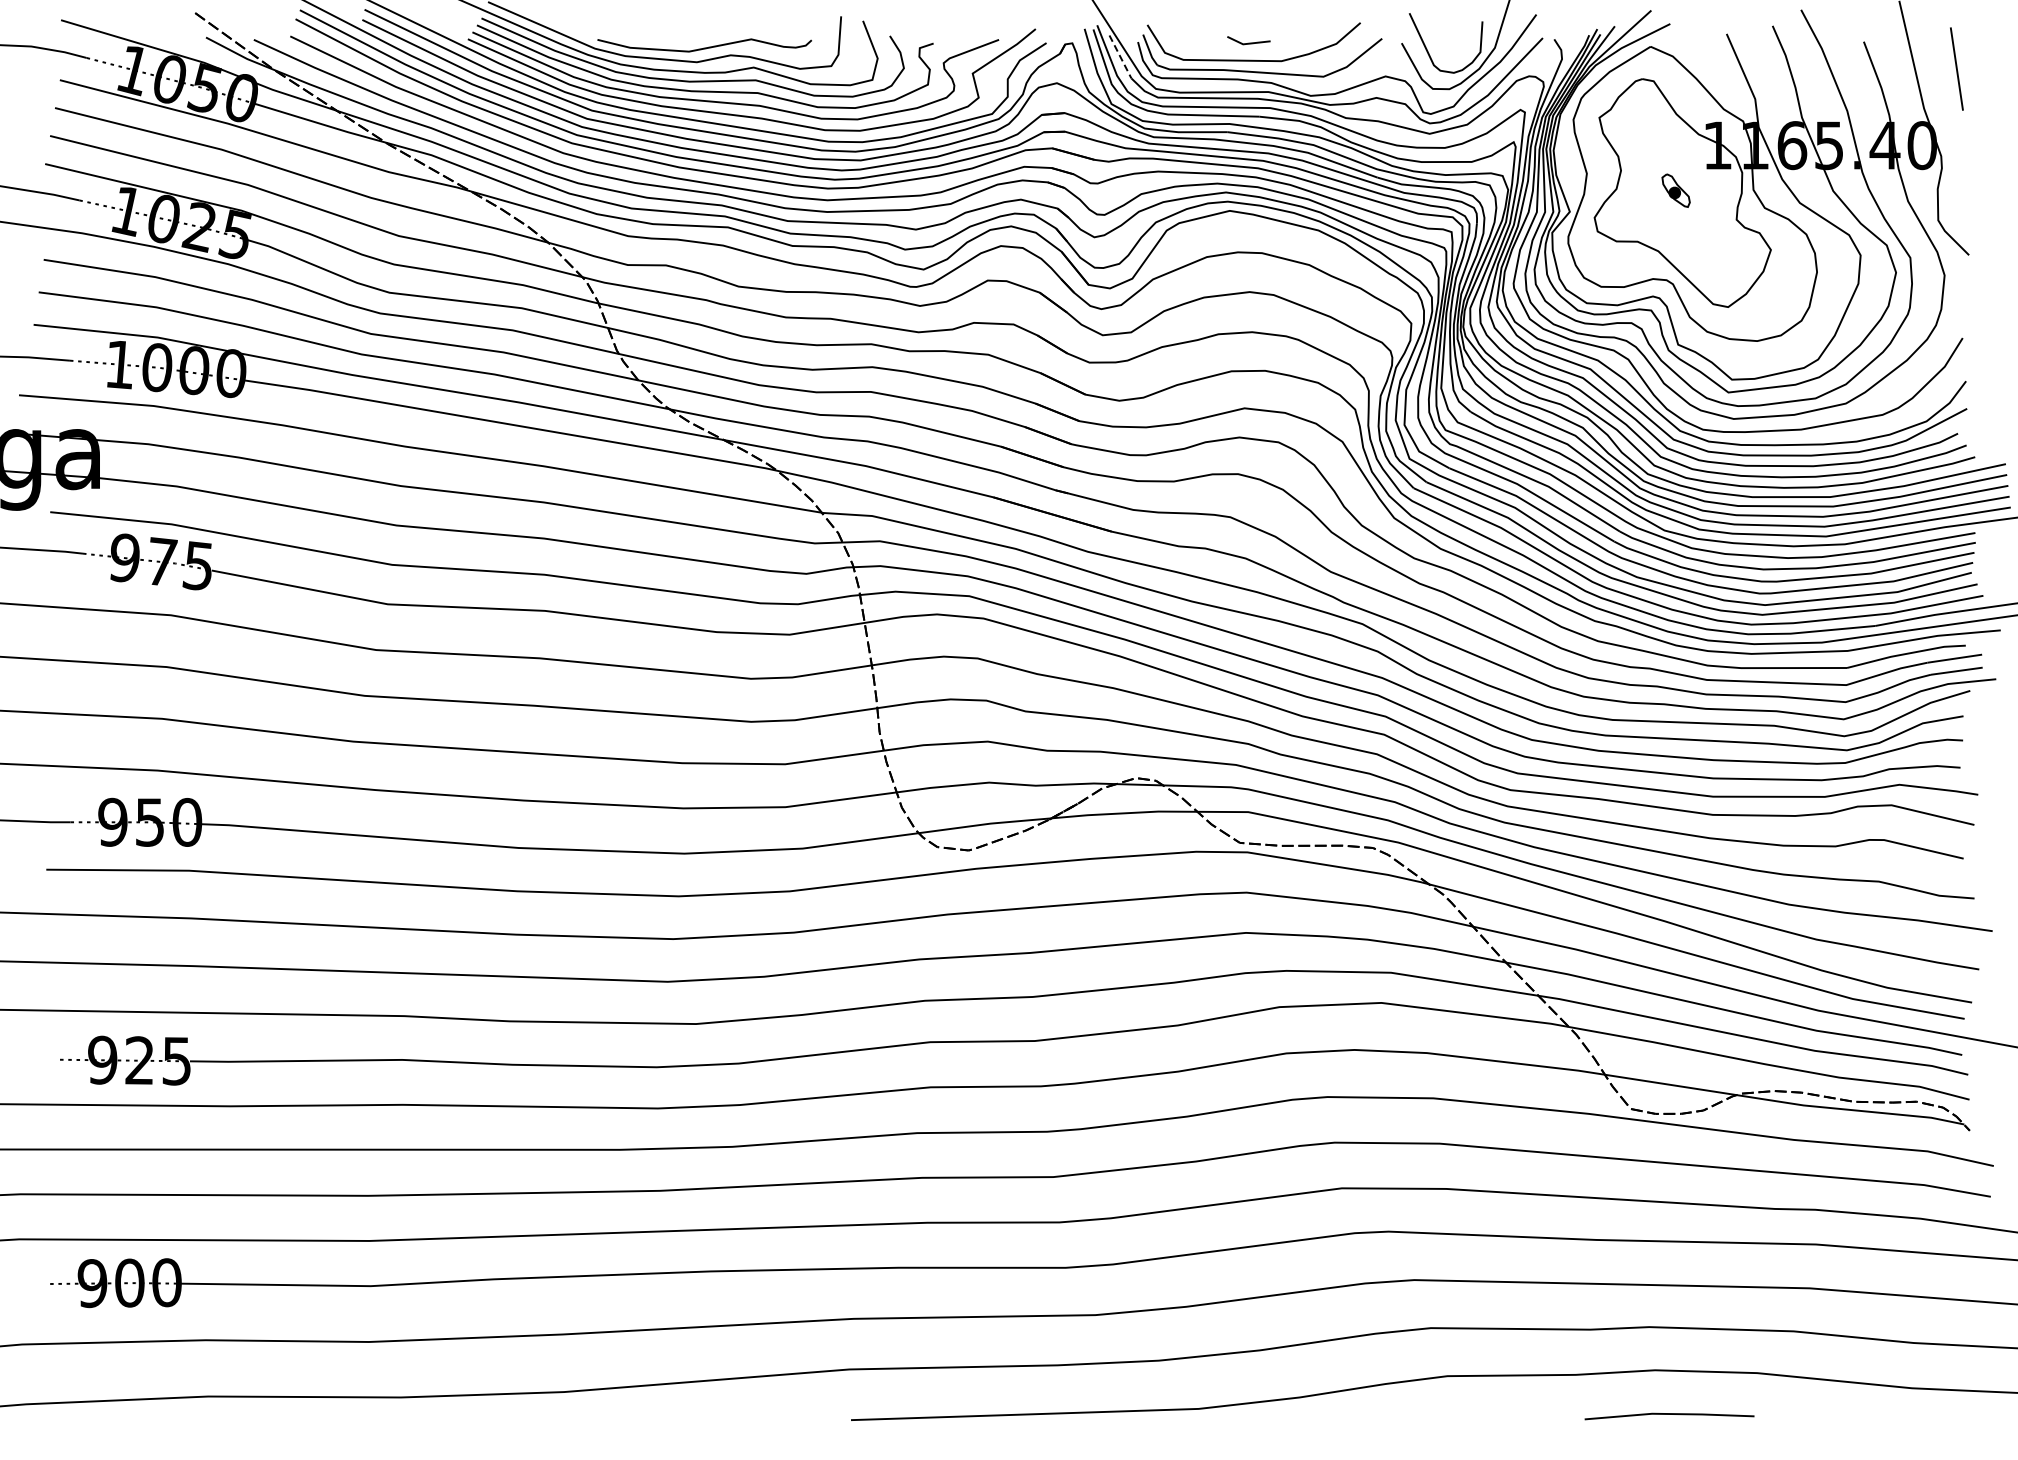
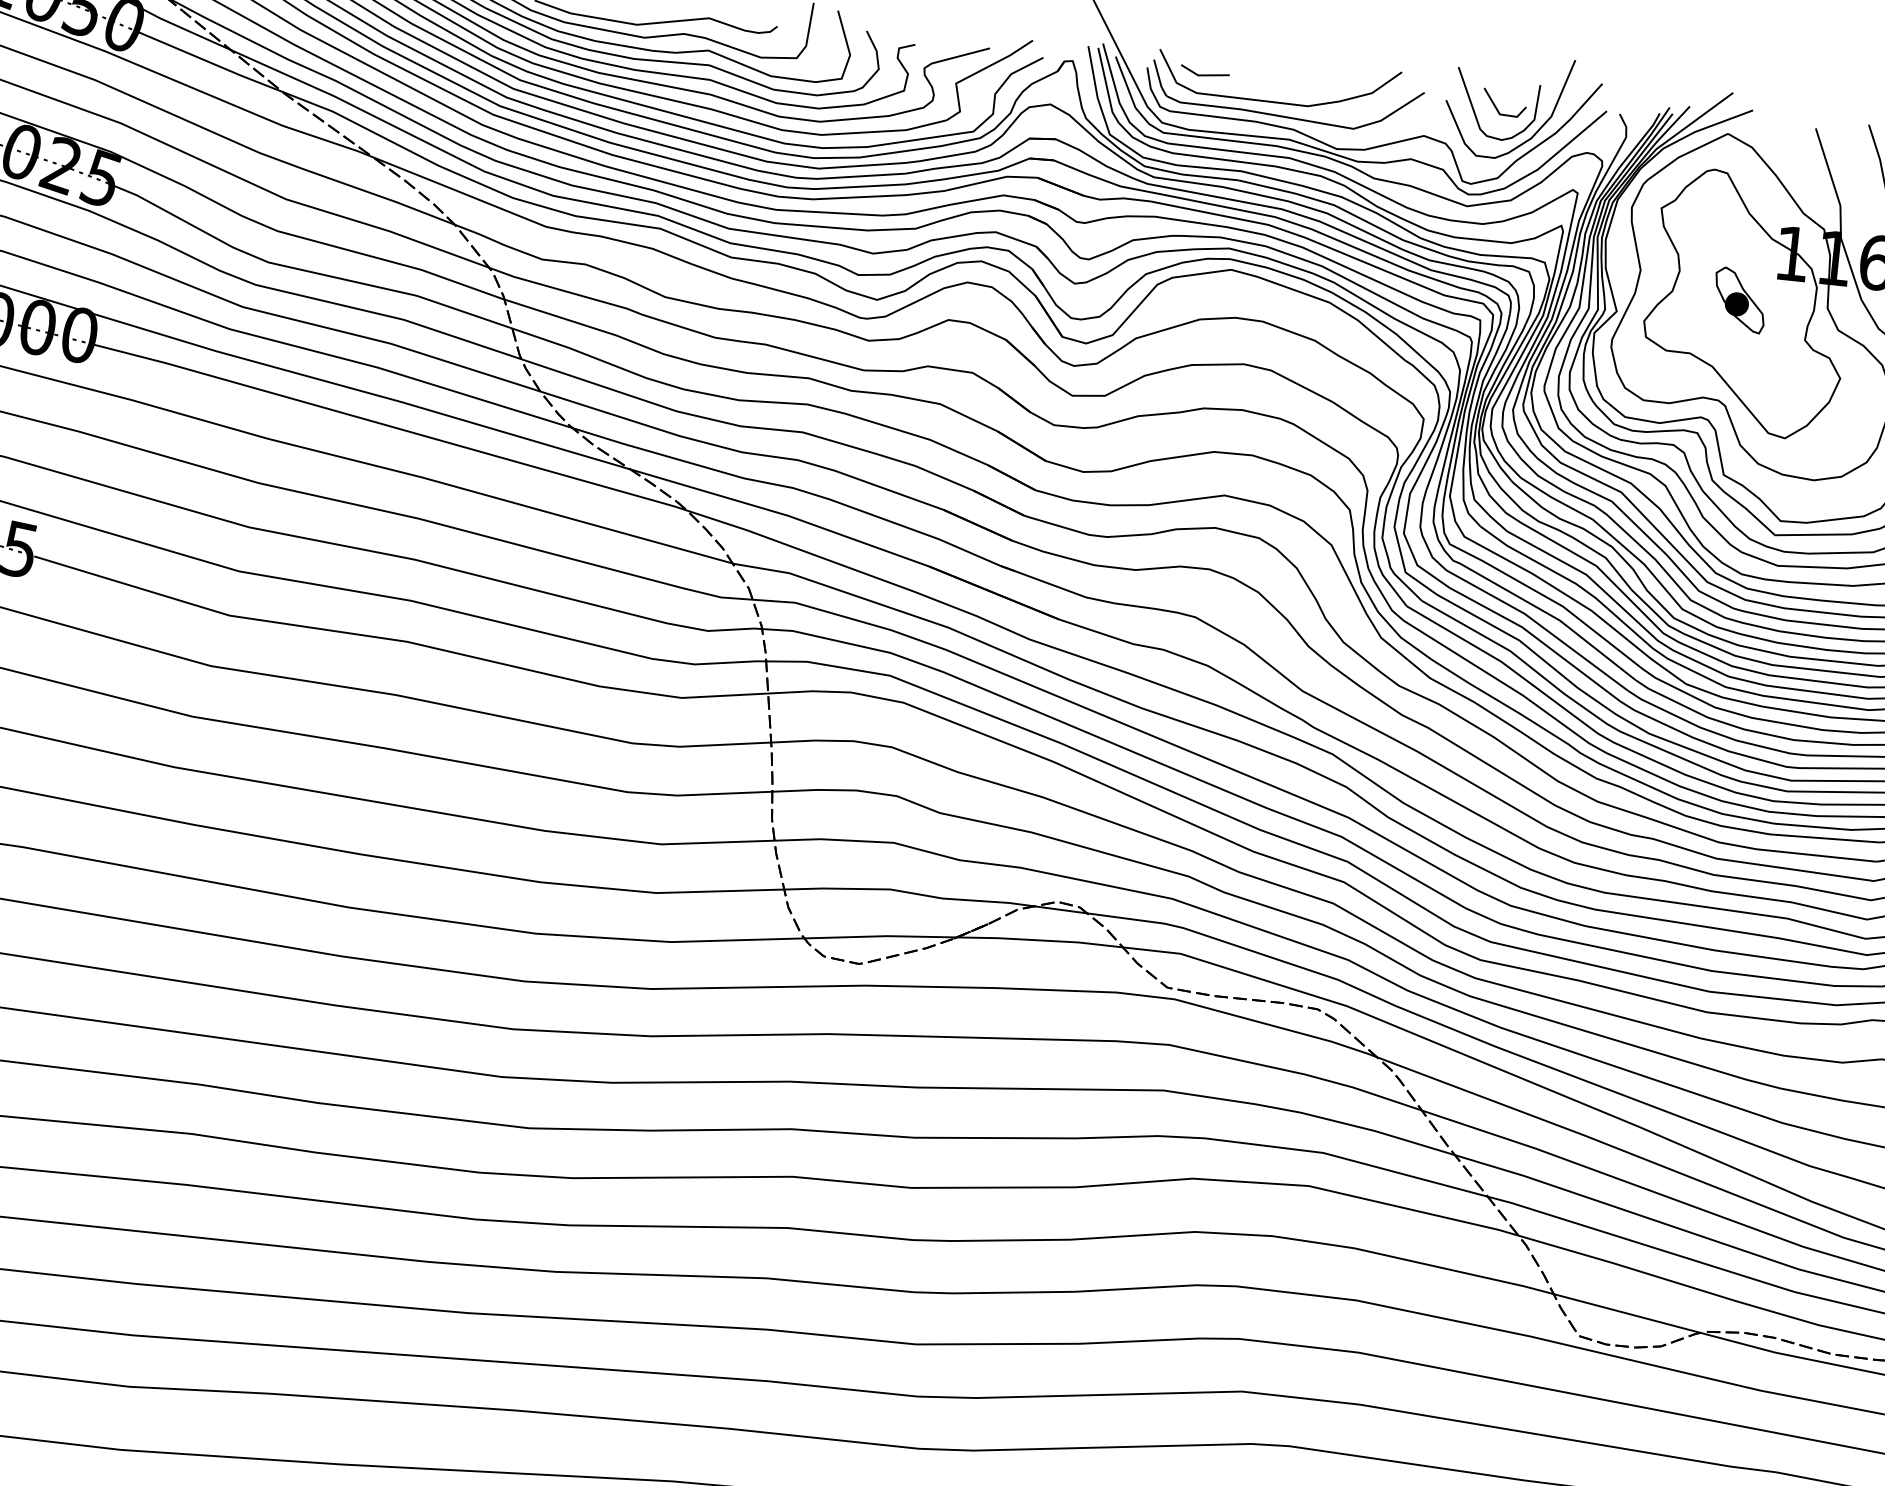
line: (1248, 42) -> (1204, 73), moved
line: (1447, 45) -> (1497, 108), added
line: (1120, 57) -> (1125, 82), dashed -> solid
part: (1675, 190) -> (1739, 299), size x1.67

